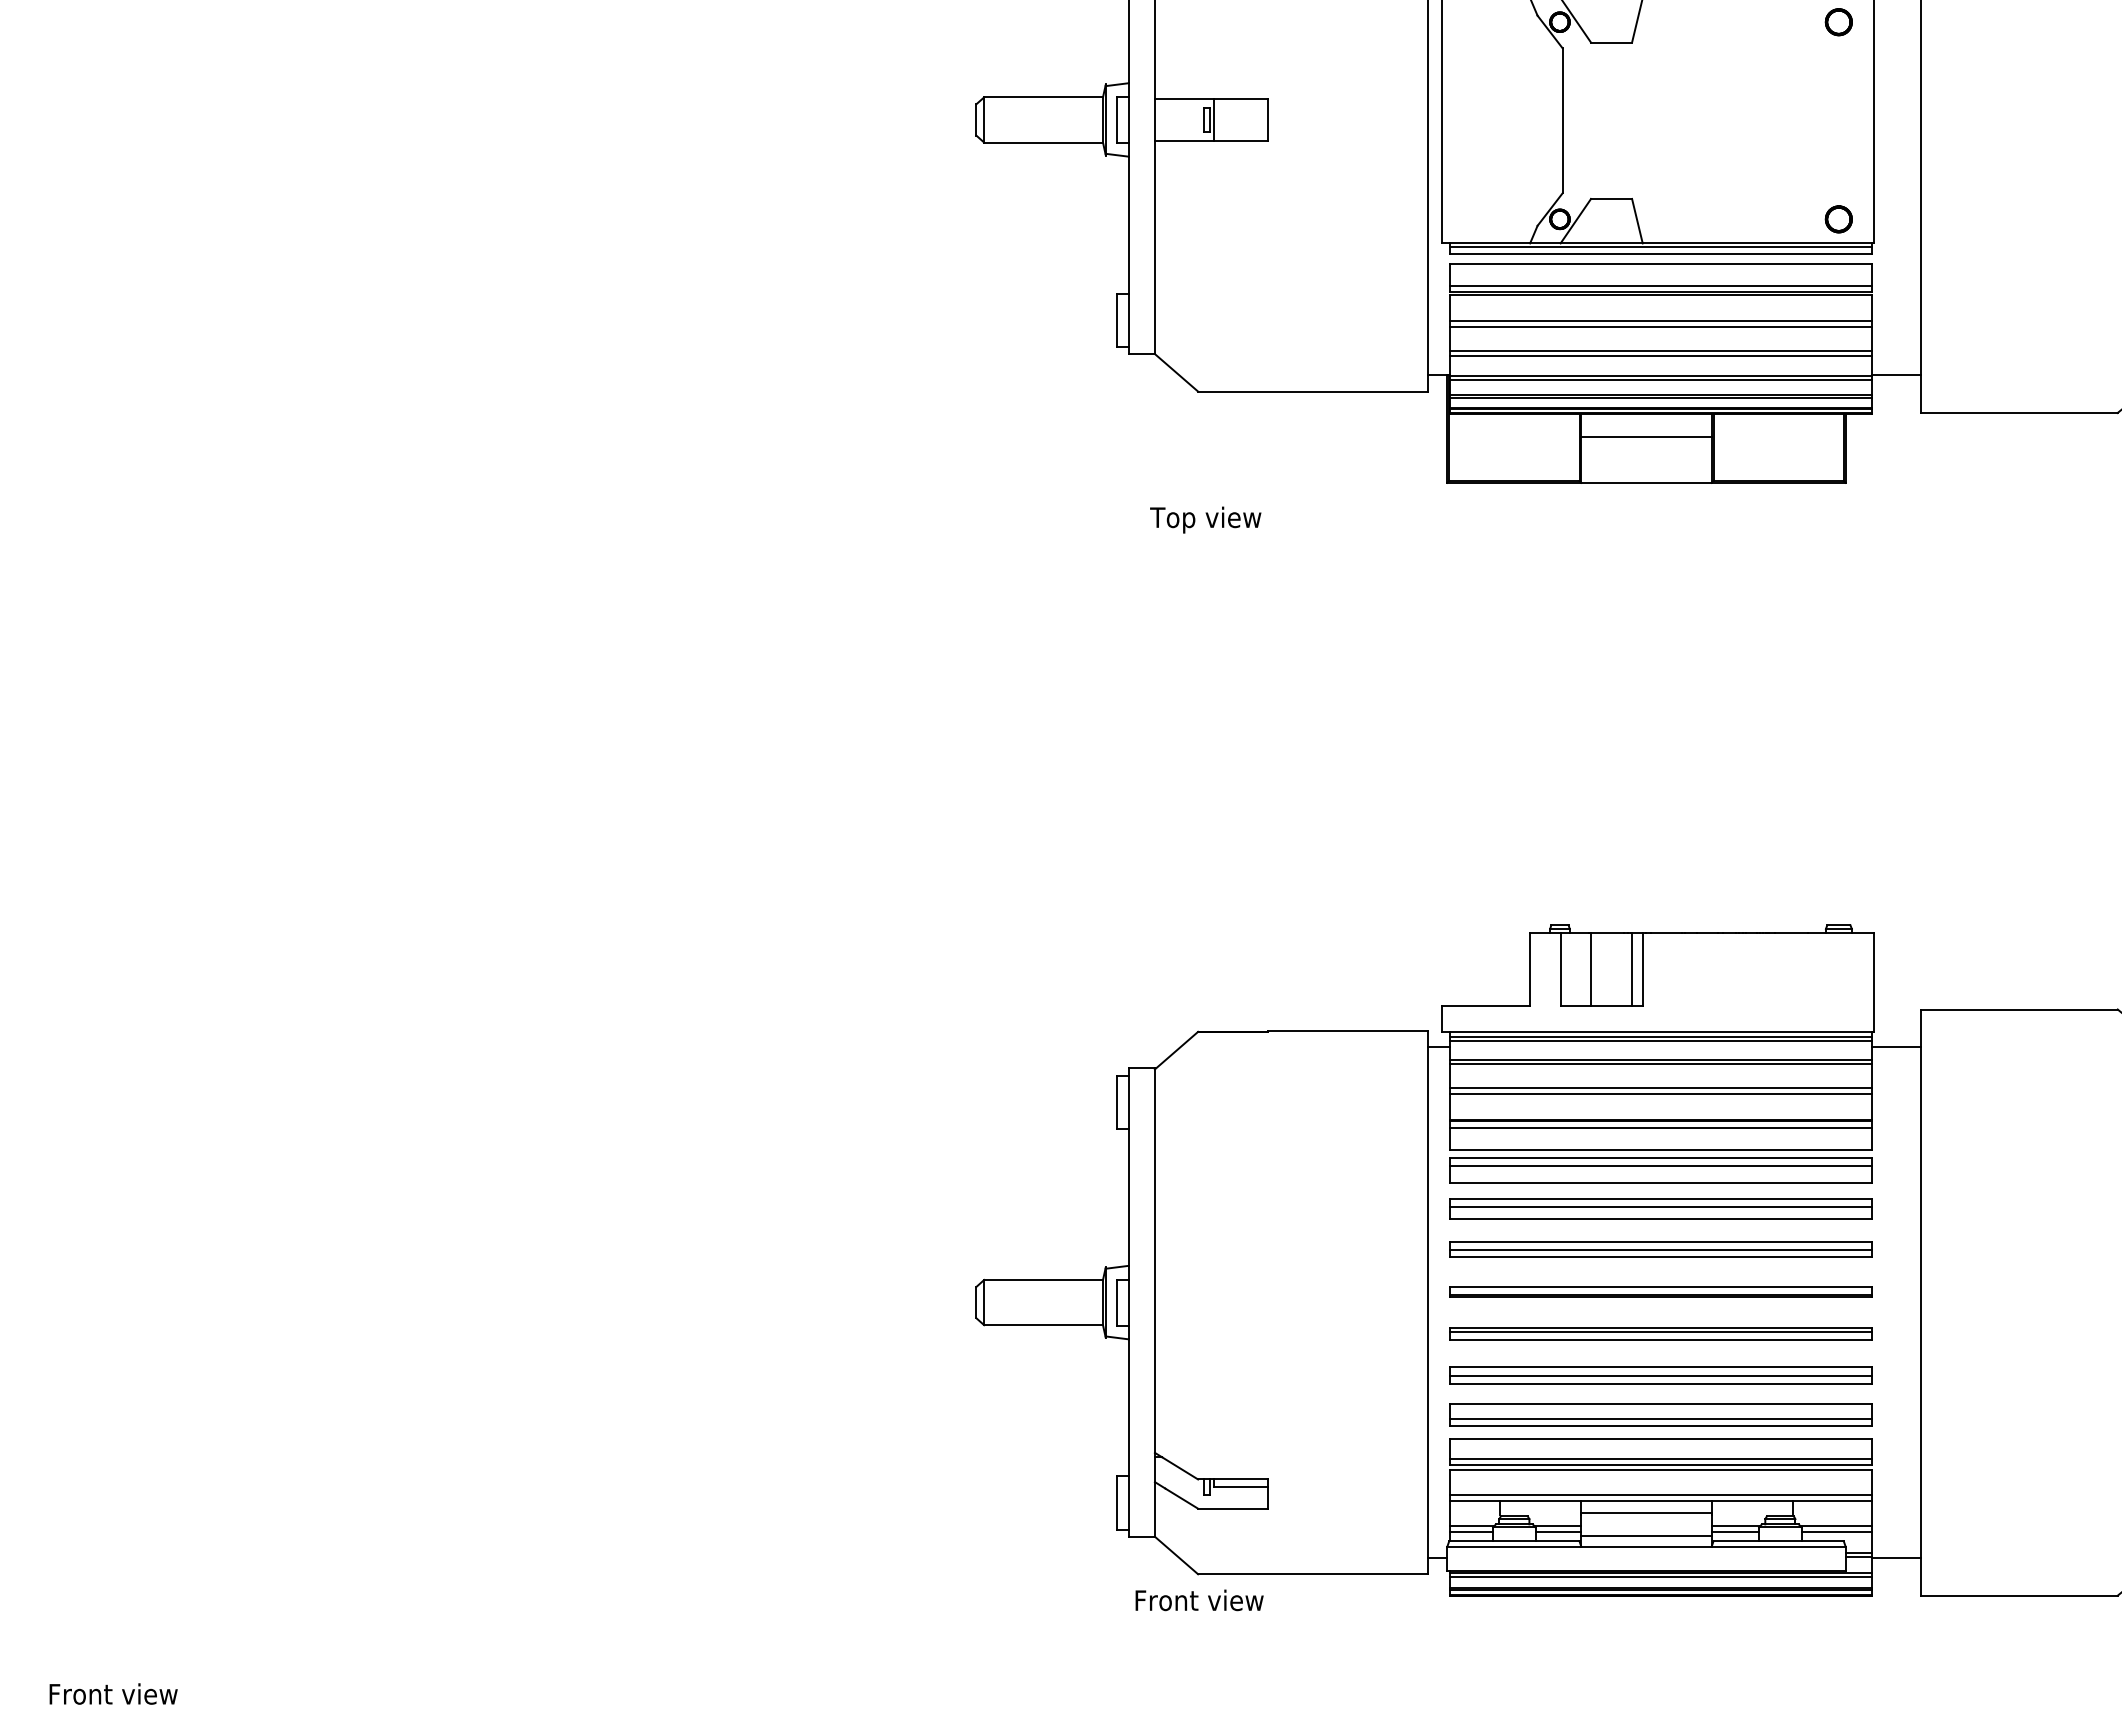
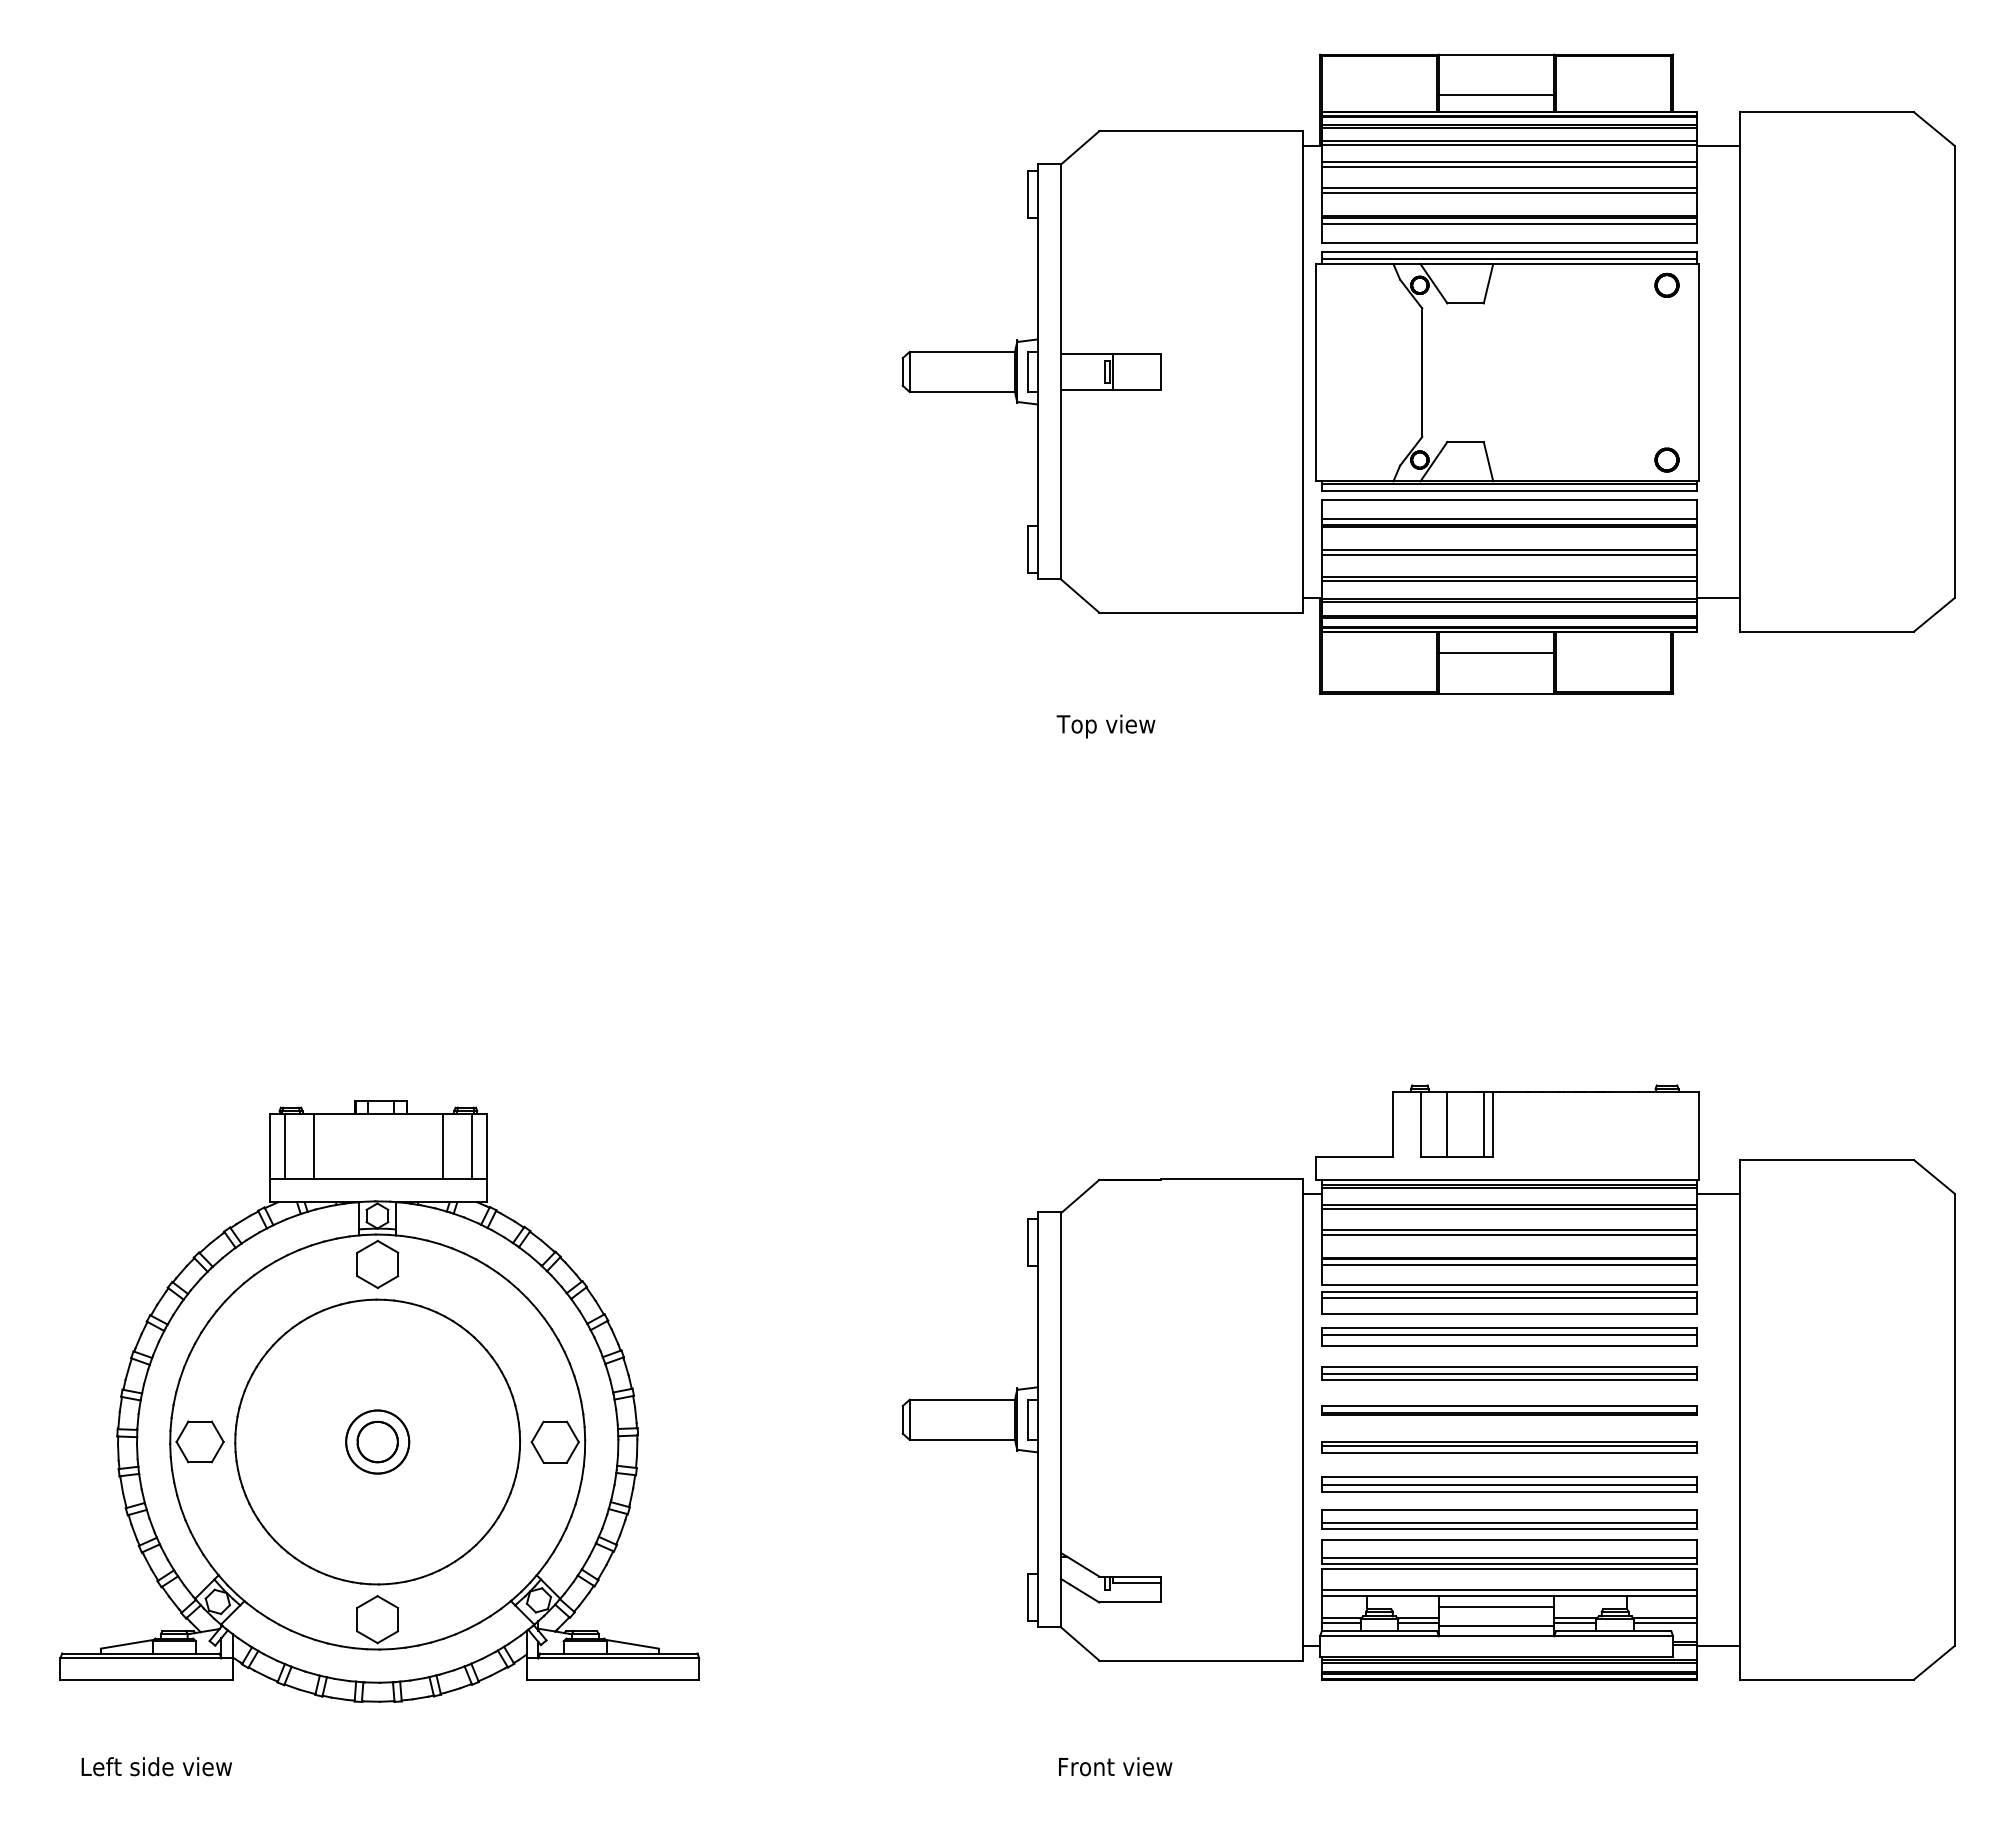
part: (385, 1281) -> (379, 1401), added
text: (1199, 1600) -> (1115, 1766), moved
text: (136, 1693) -> (158, 1766), Front view -> Left side view

